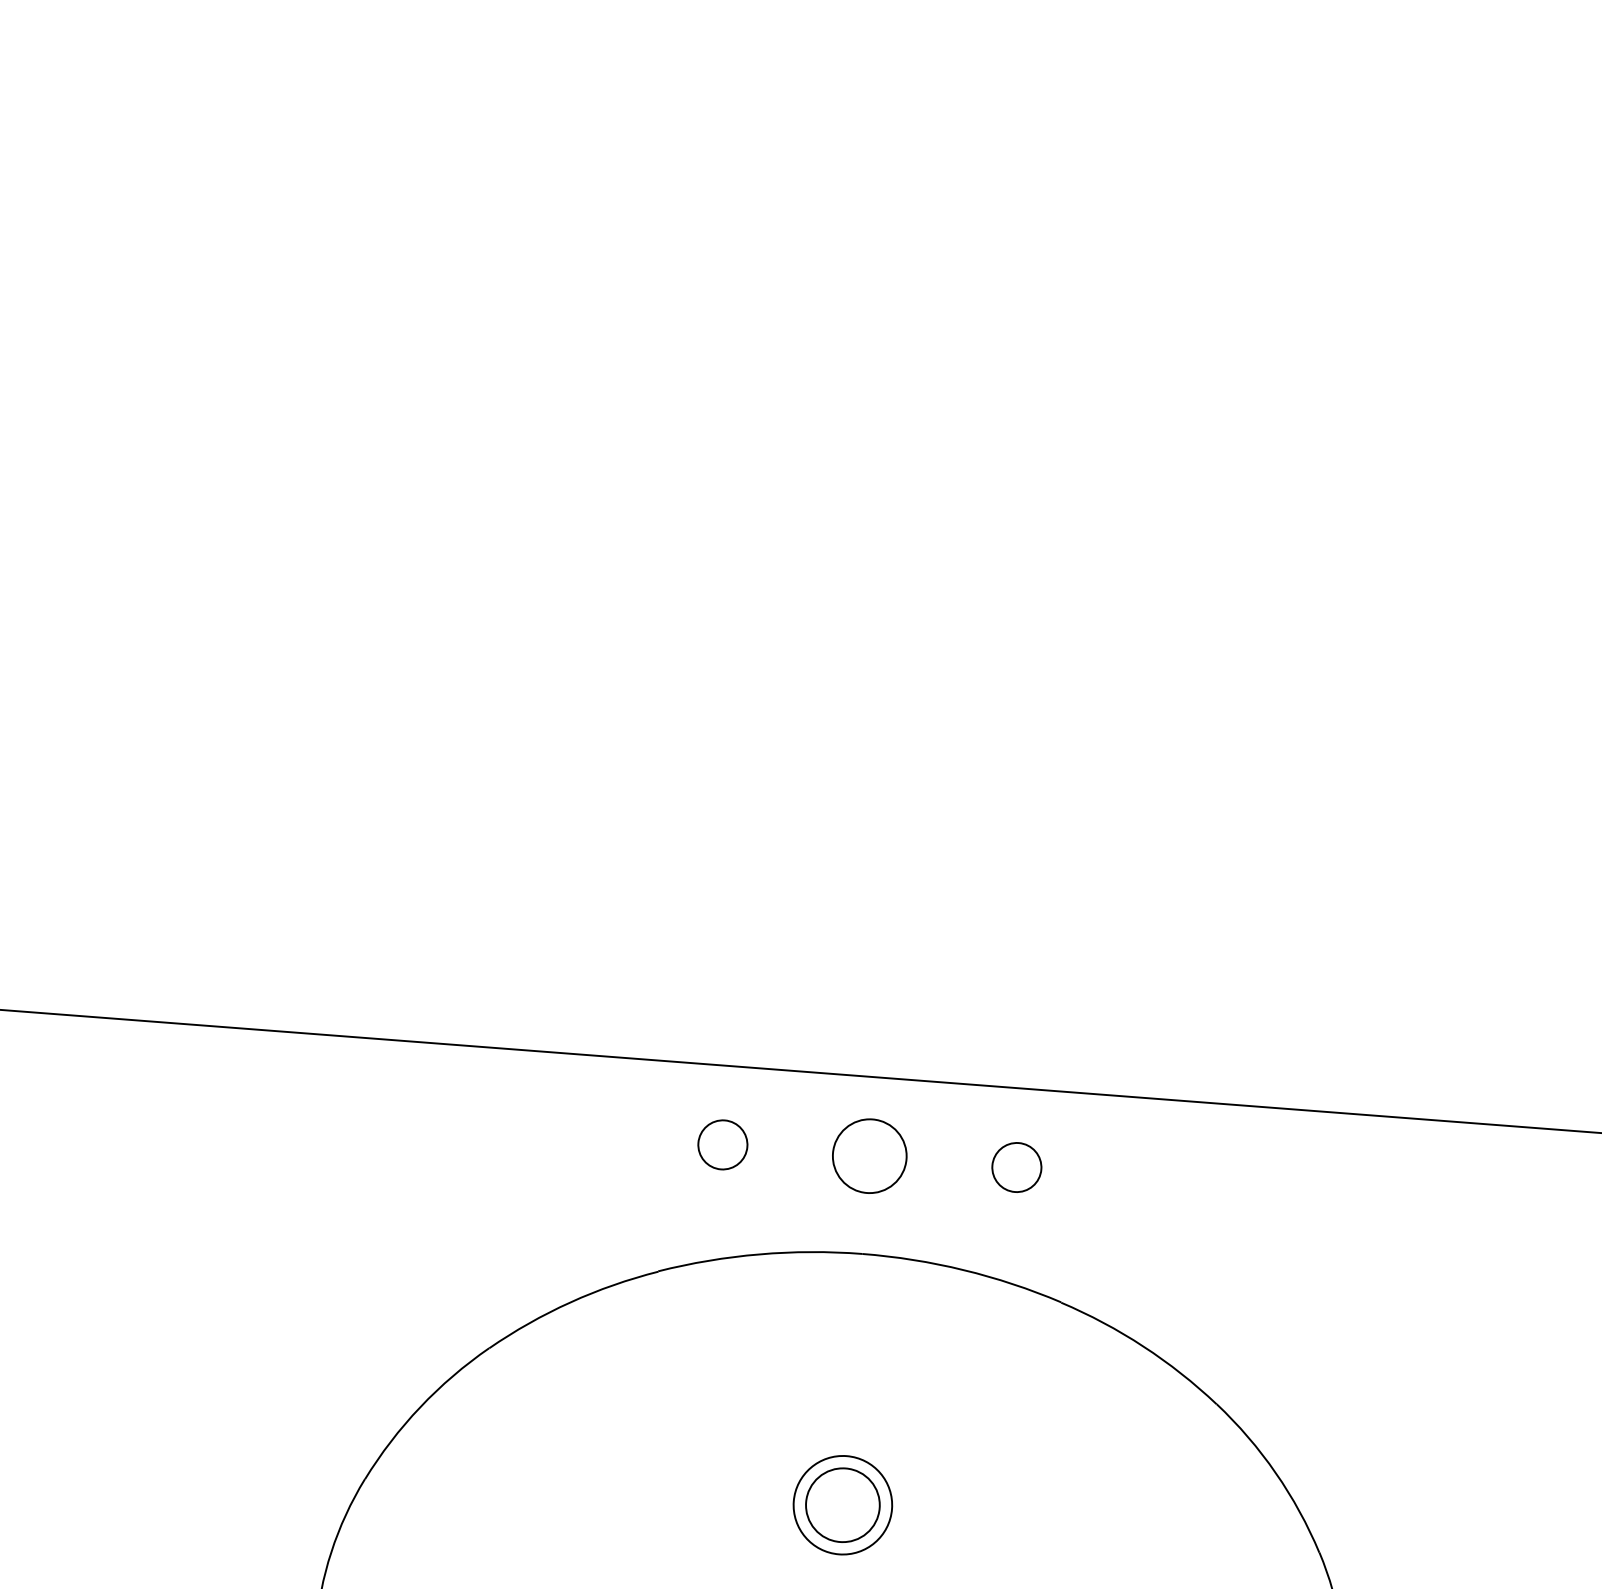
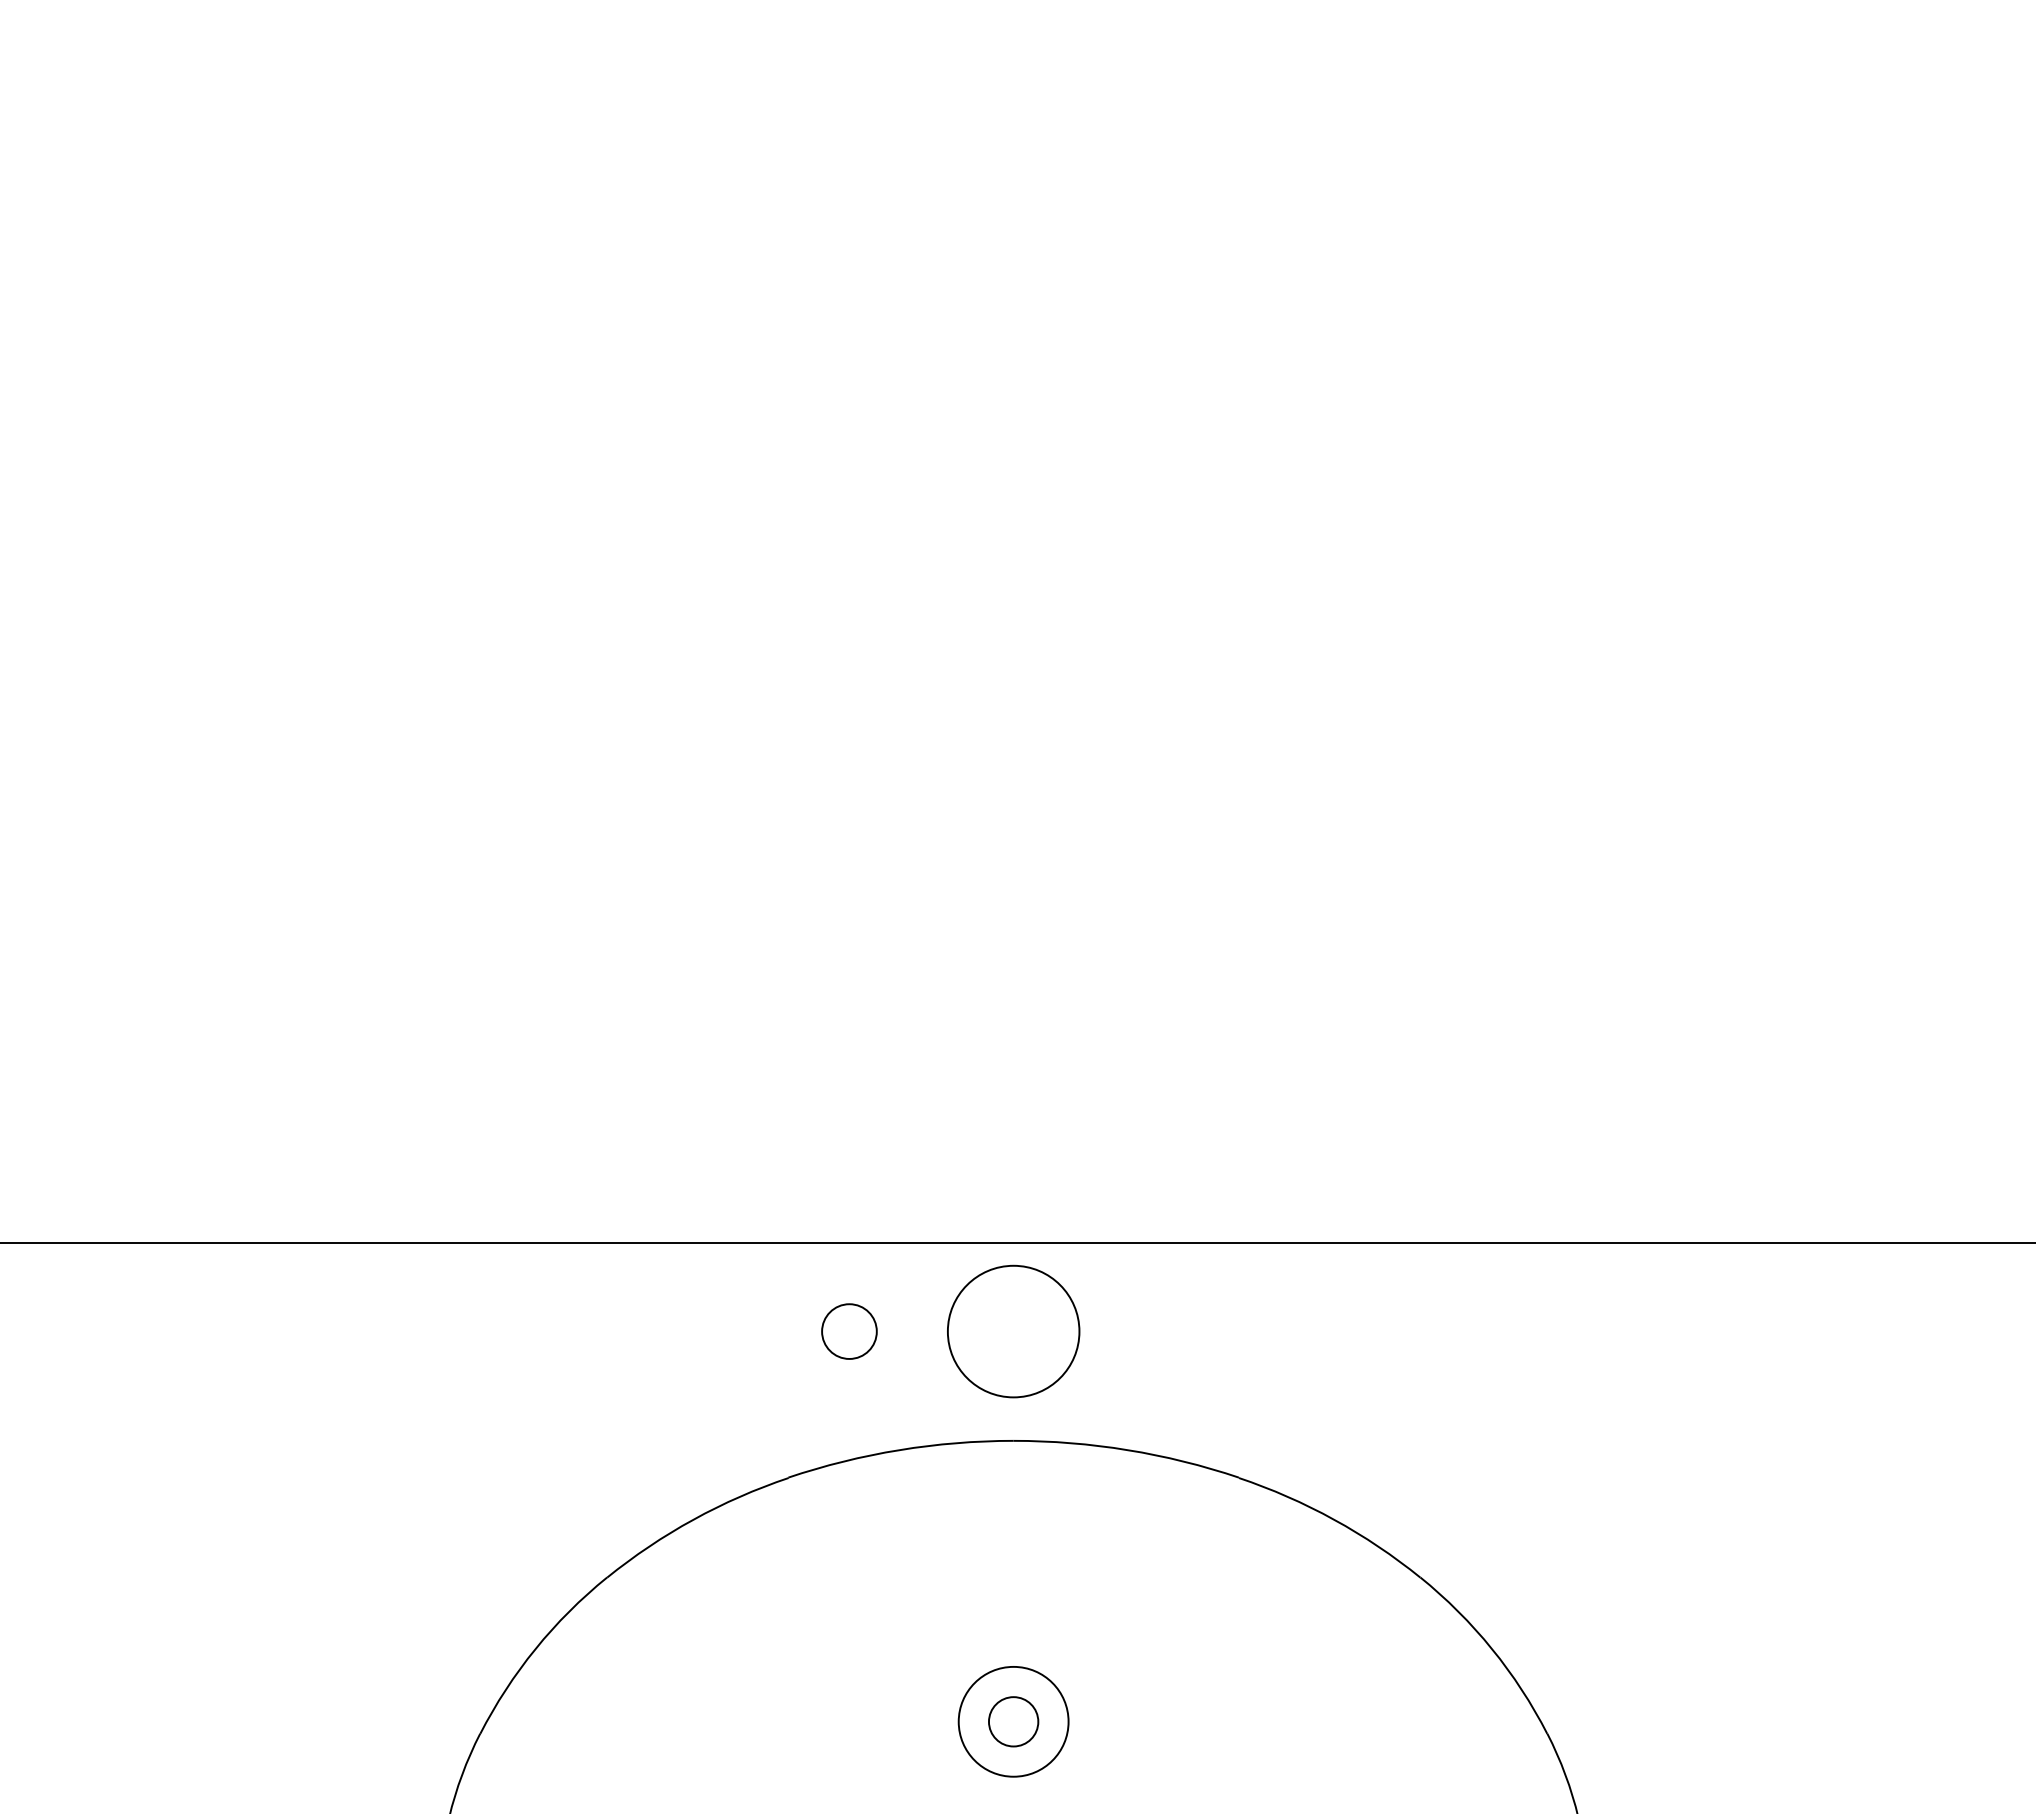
circle: (869, 1156) -> (1013, 1331), size x1.6
circle: (1016, 1167) -> (1177, 1331), removed
circle: (842, 1504) -> (1013, 1721), size x0.6

